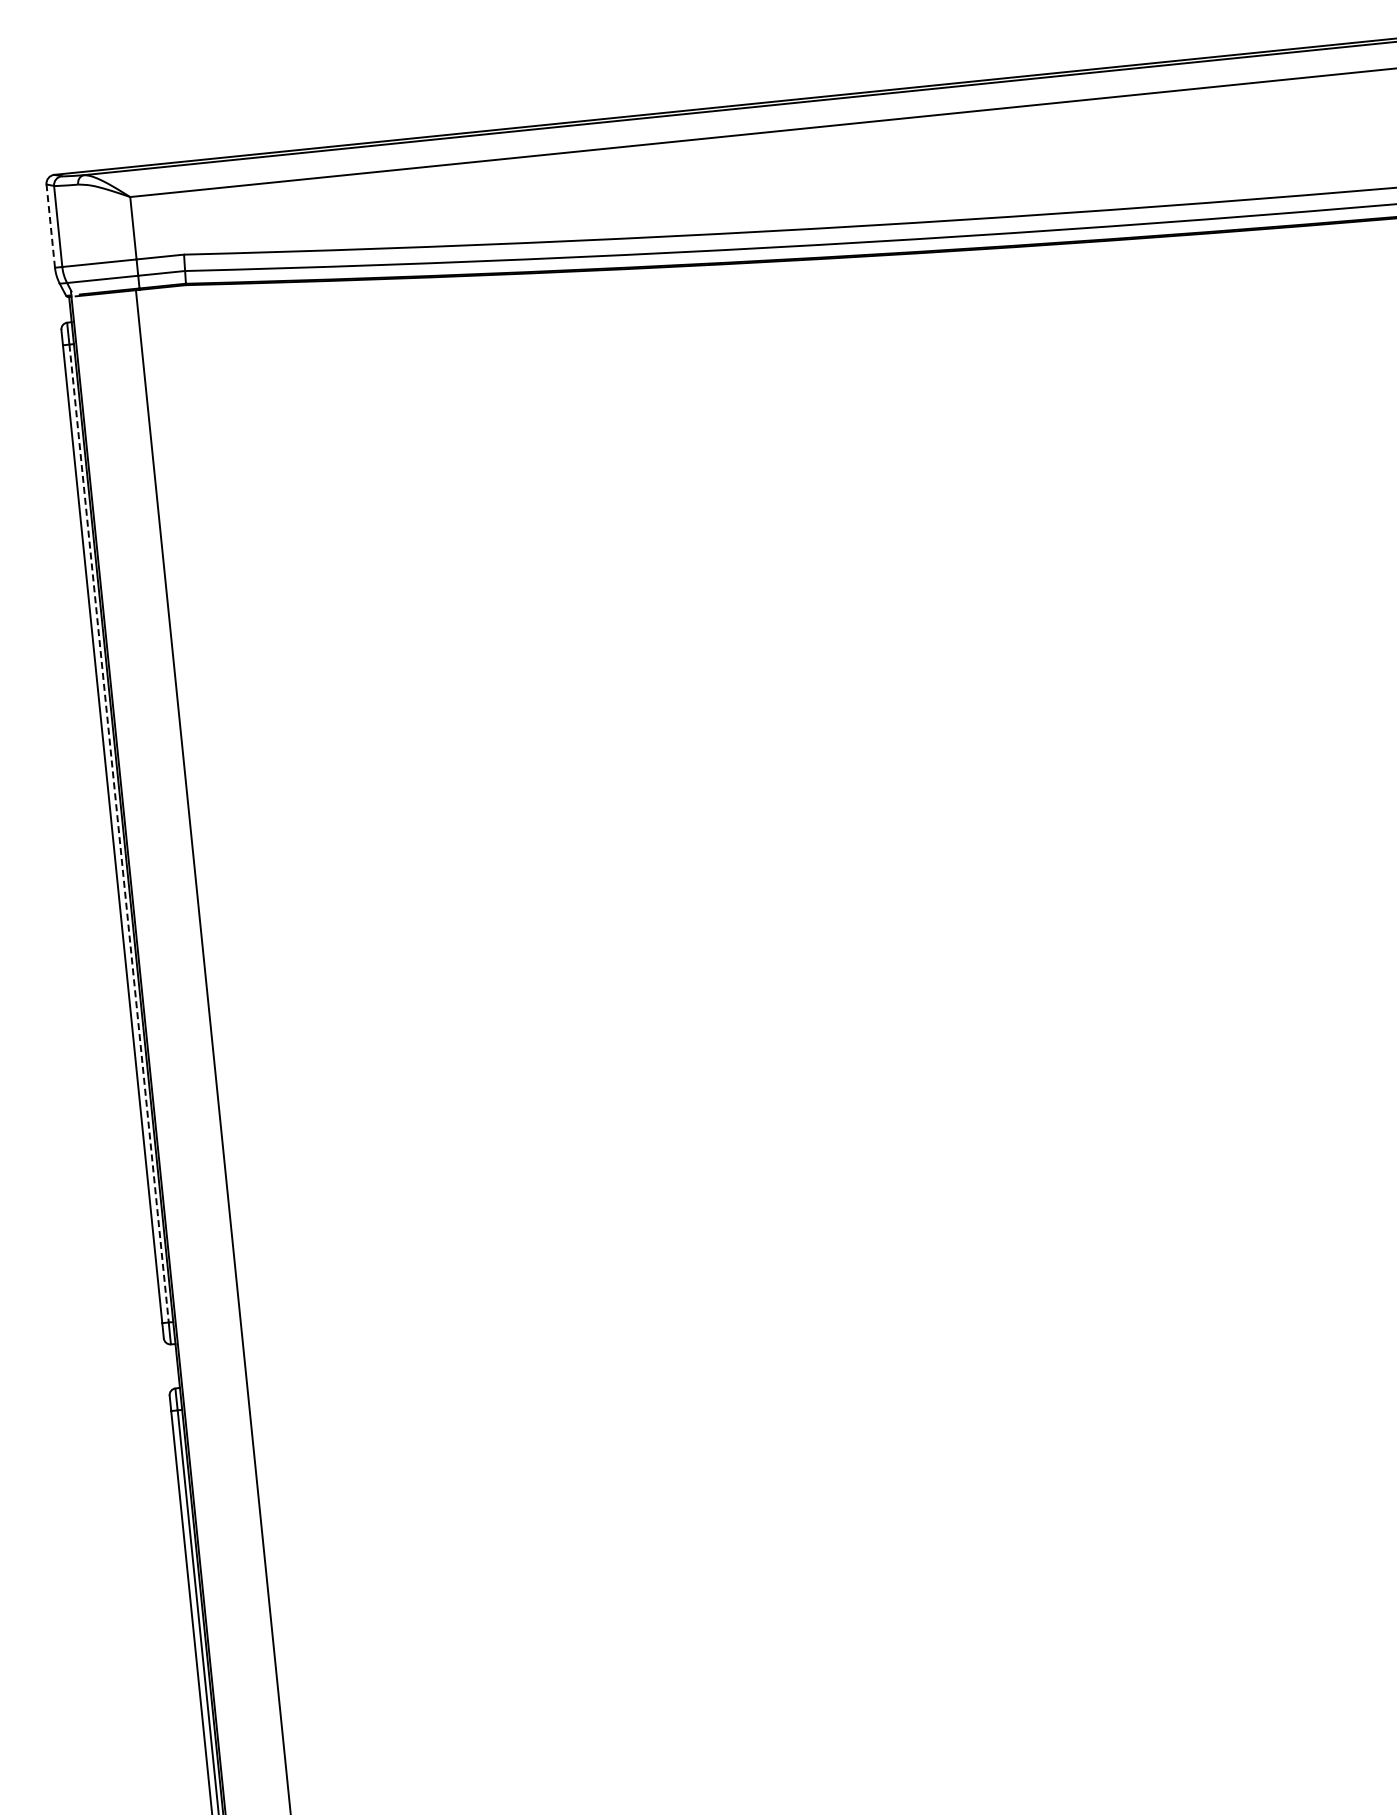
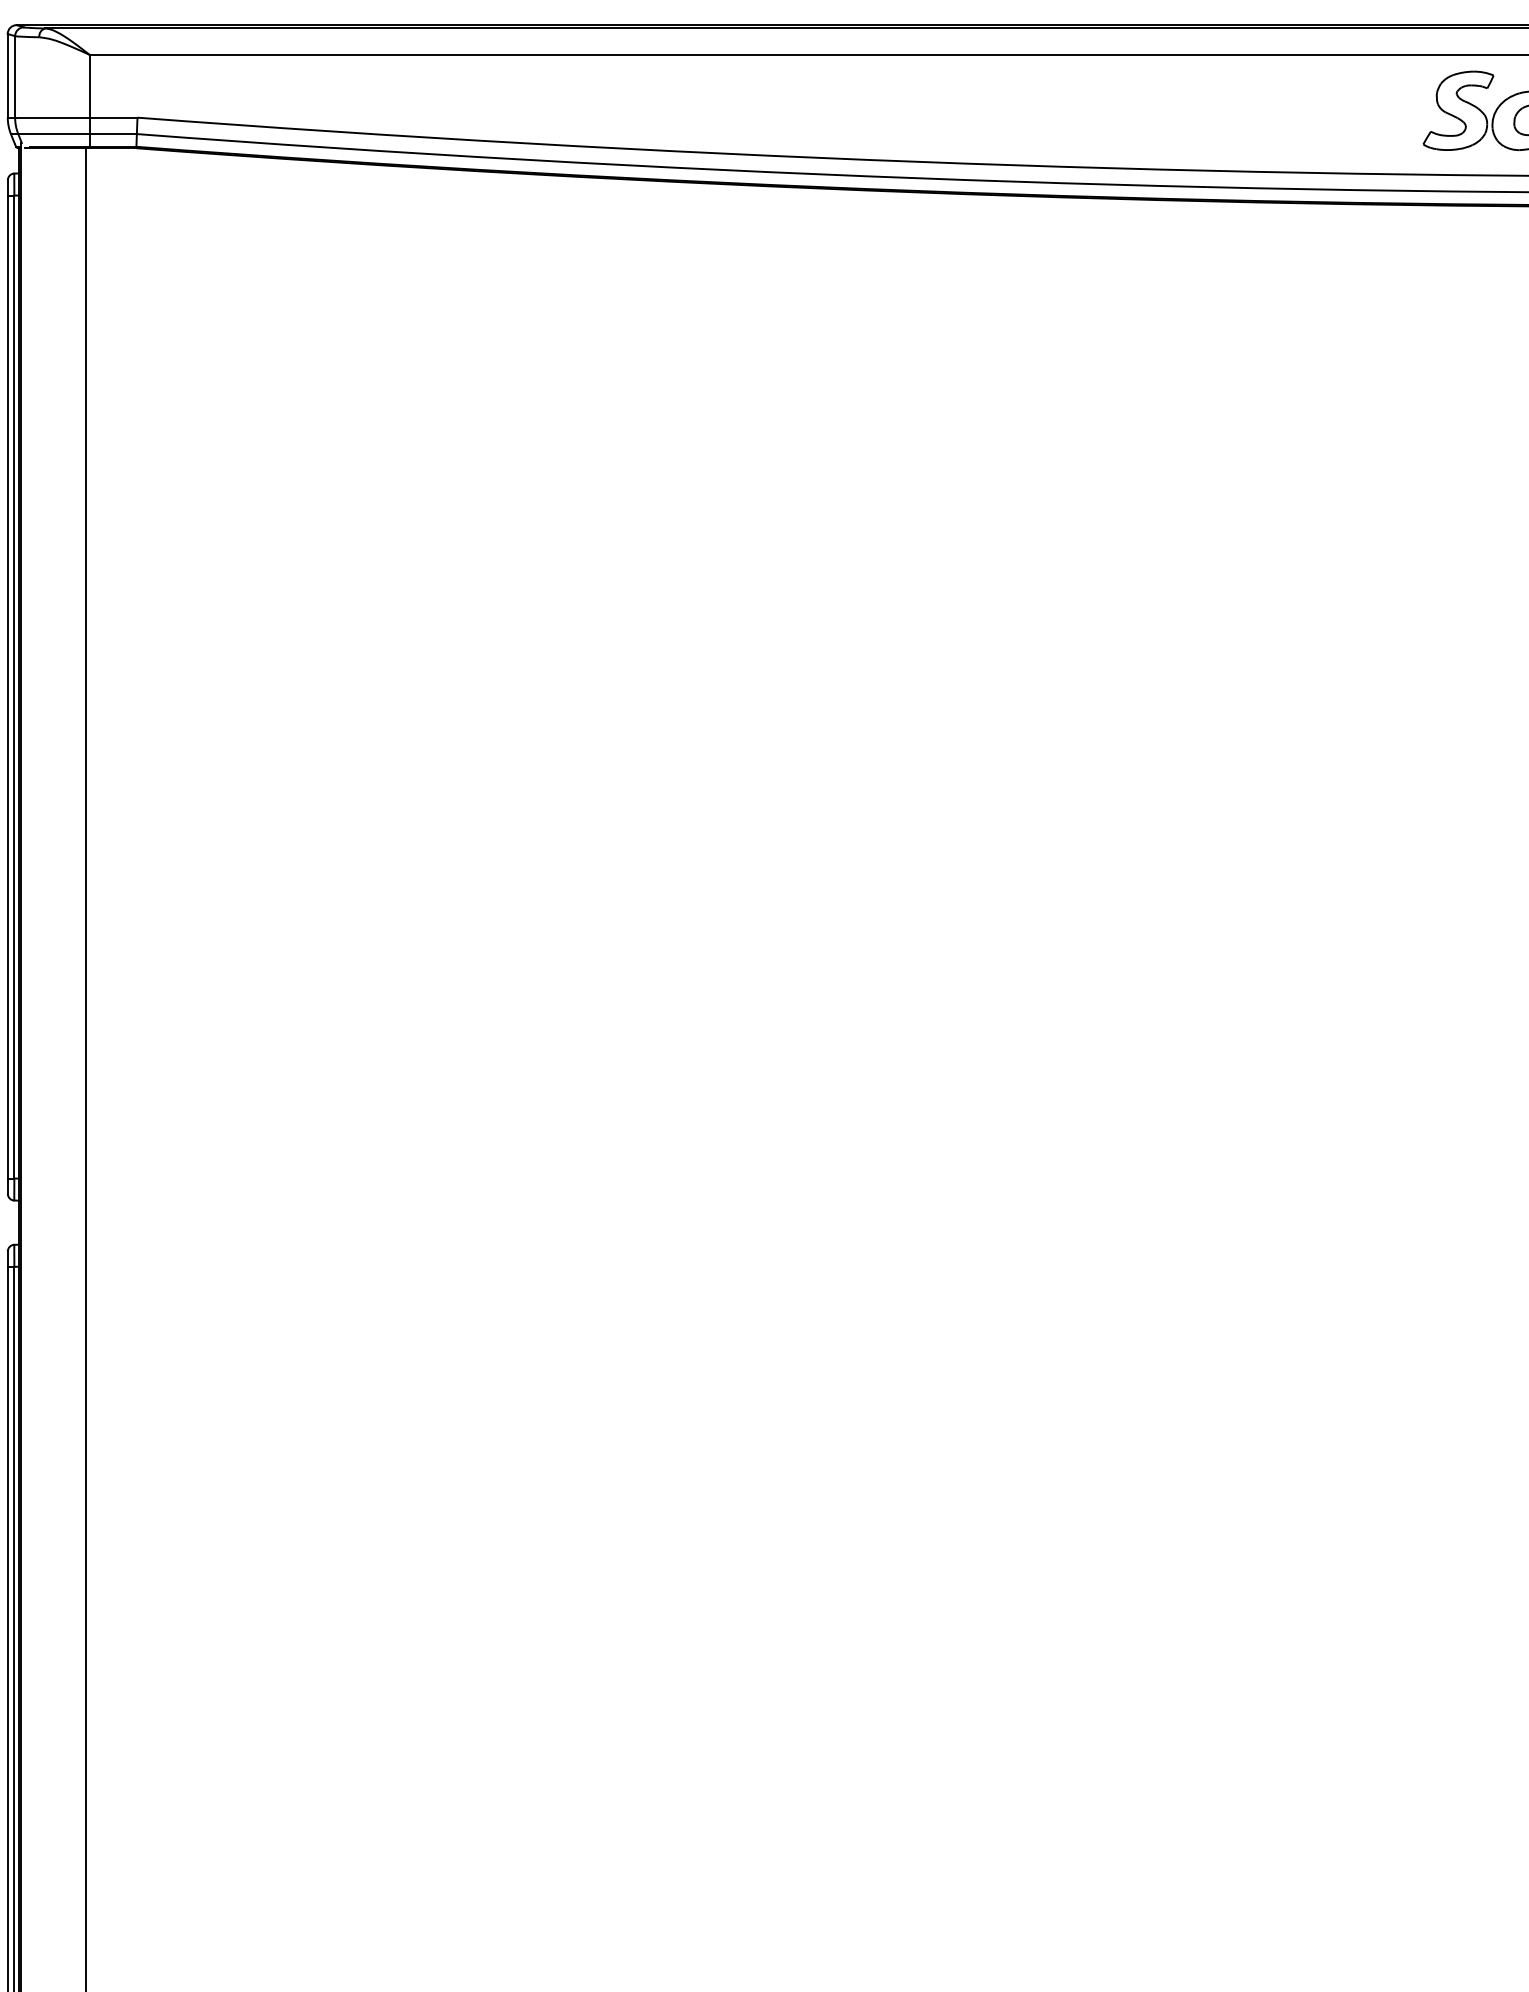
line: (50, 225) -> (7, 75), dashed -> solid
line: (119, 833) -> (14, 687), dashed -> solid

